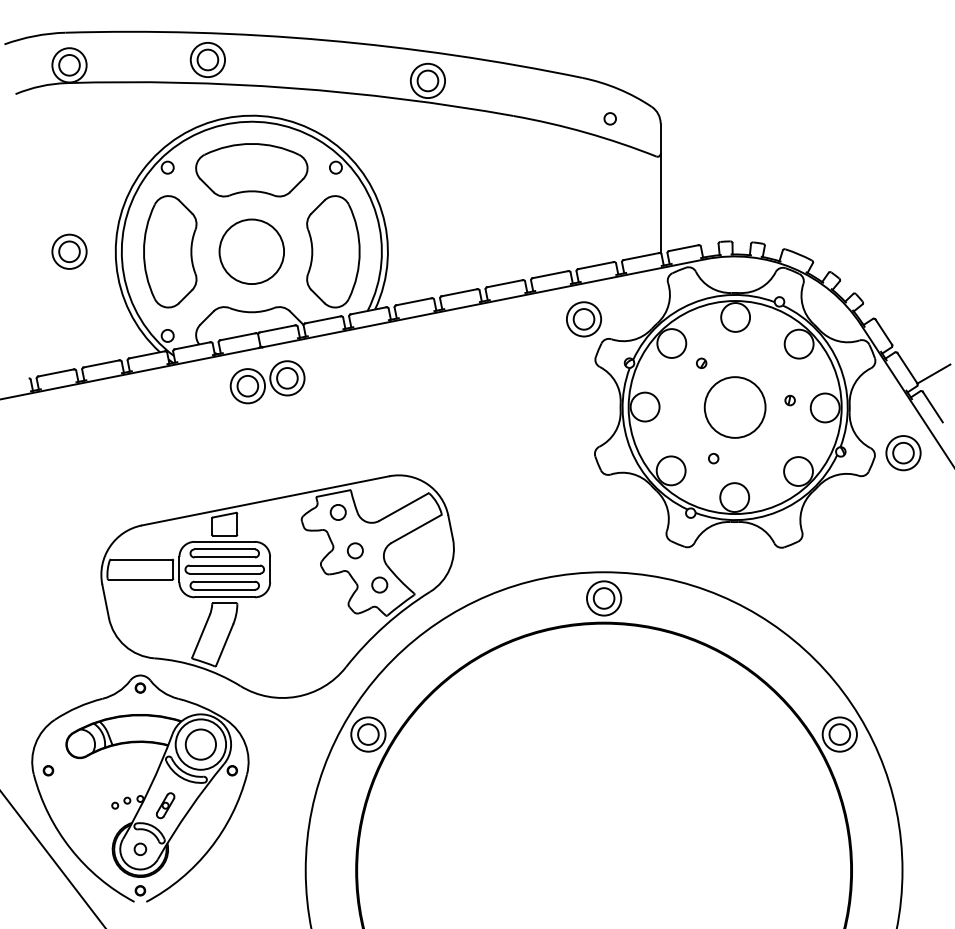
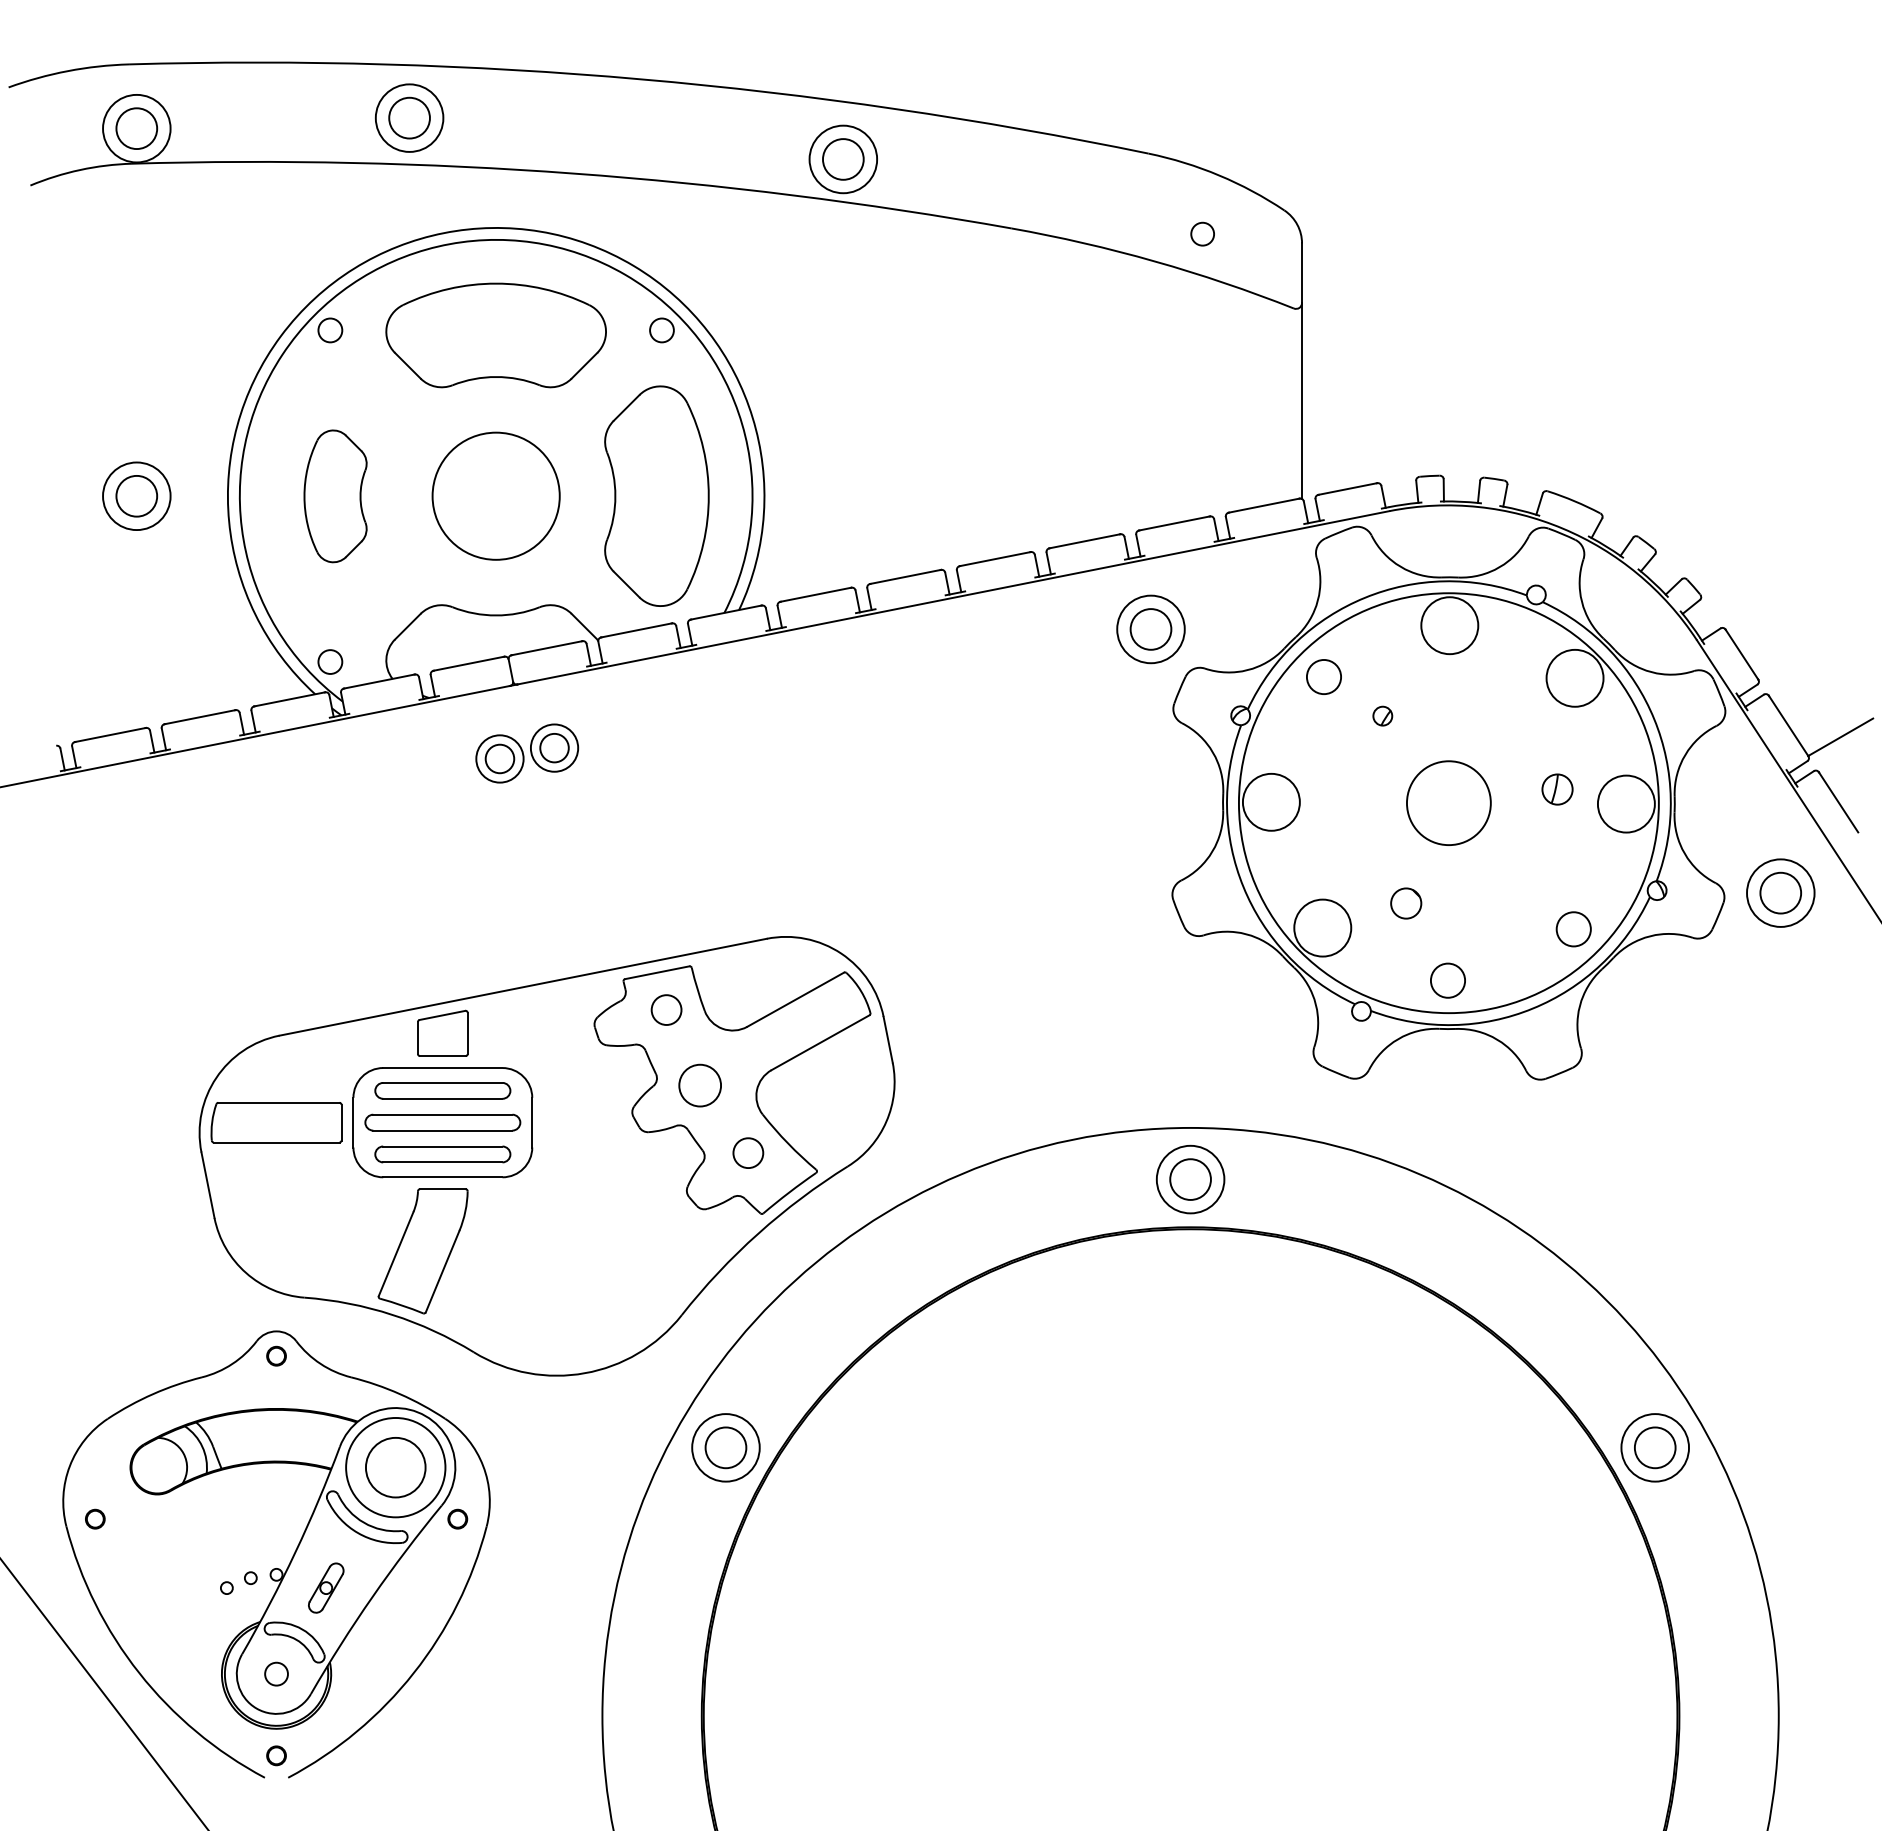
part: (170, 251) -> (335, 495), size x0.6
circle: (671, 343) -> (1323, 676), size x0.6
part: (267, 382) -> (527, 753), size x0.7
part: (789, 400) -> (1556, 789), size x1.6
circle: (734, 407) -> (1447, 803), size x0.7
circle: (713, 458) -> (1406, 903), size x1.6
circle: (798, 471) -> (1573, 929), size x0.6
circle: (734, 497) -> (1447, 980), size x0.6
circle: (355, 550) -> (700, 1085), size x1.4

